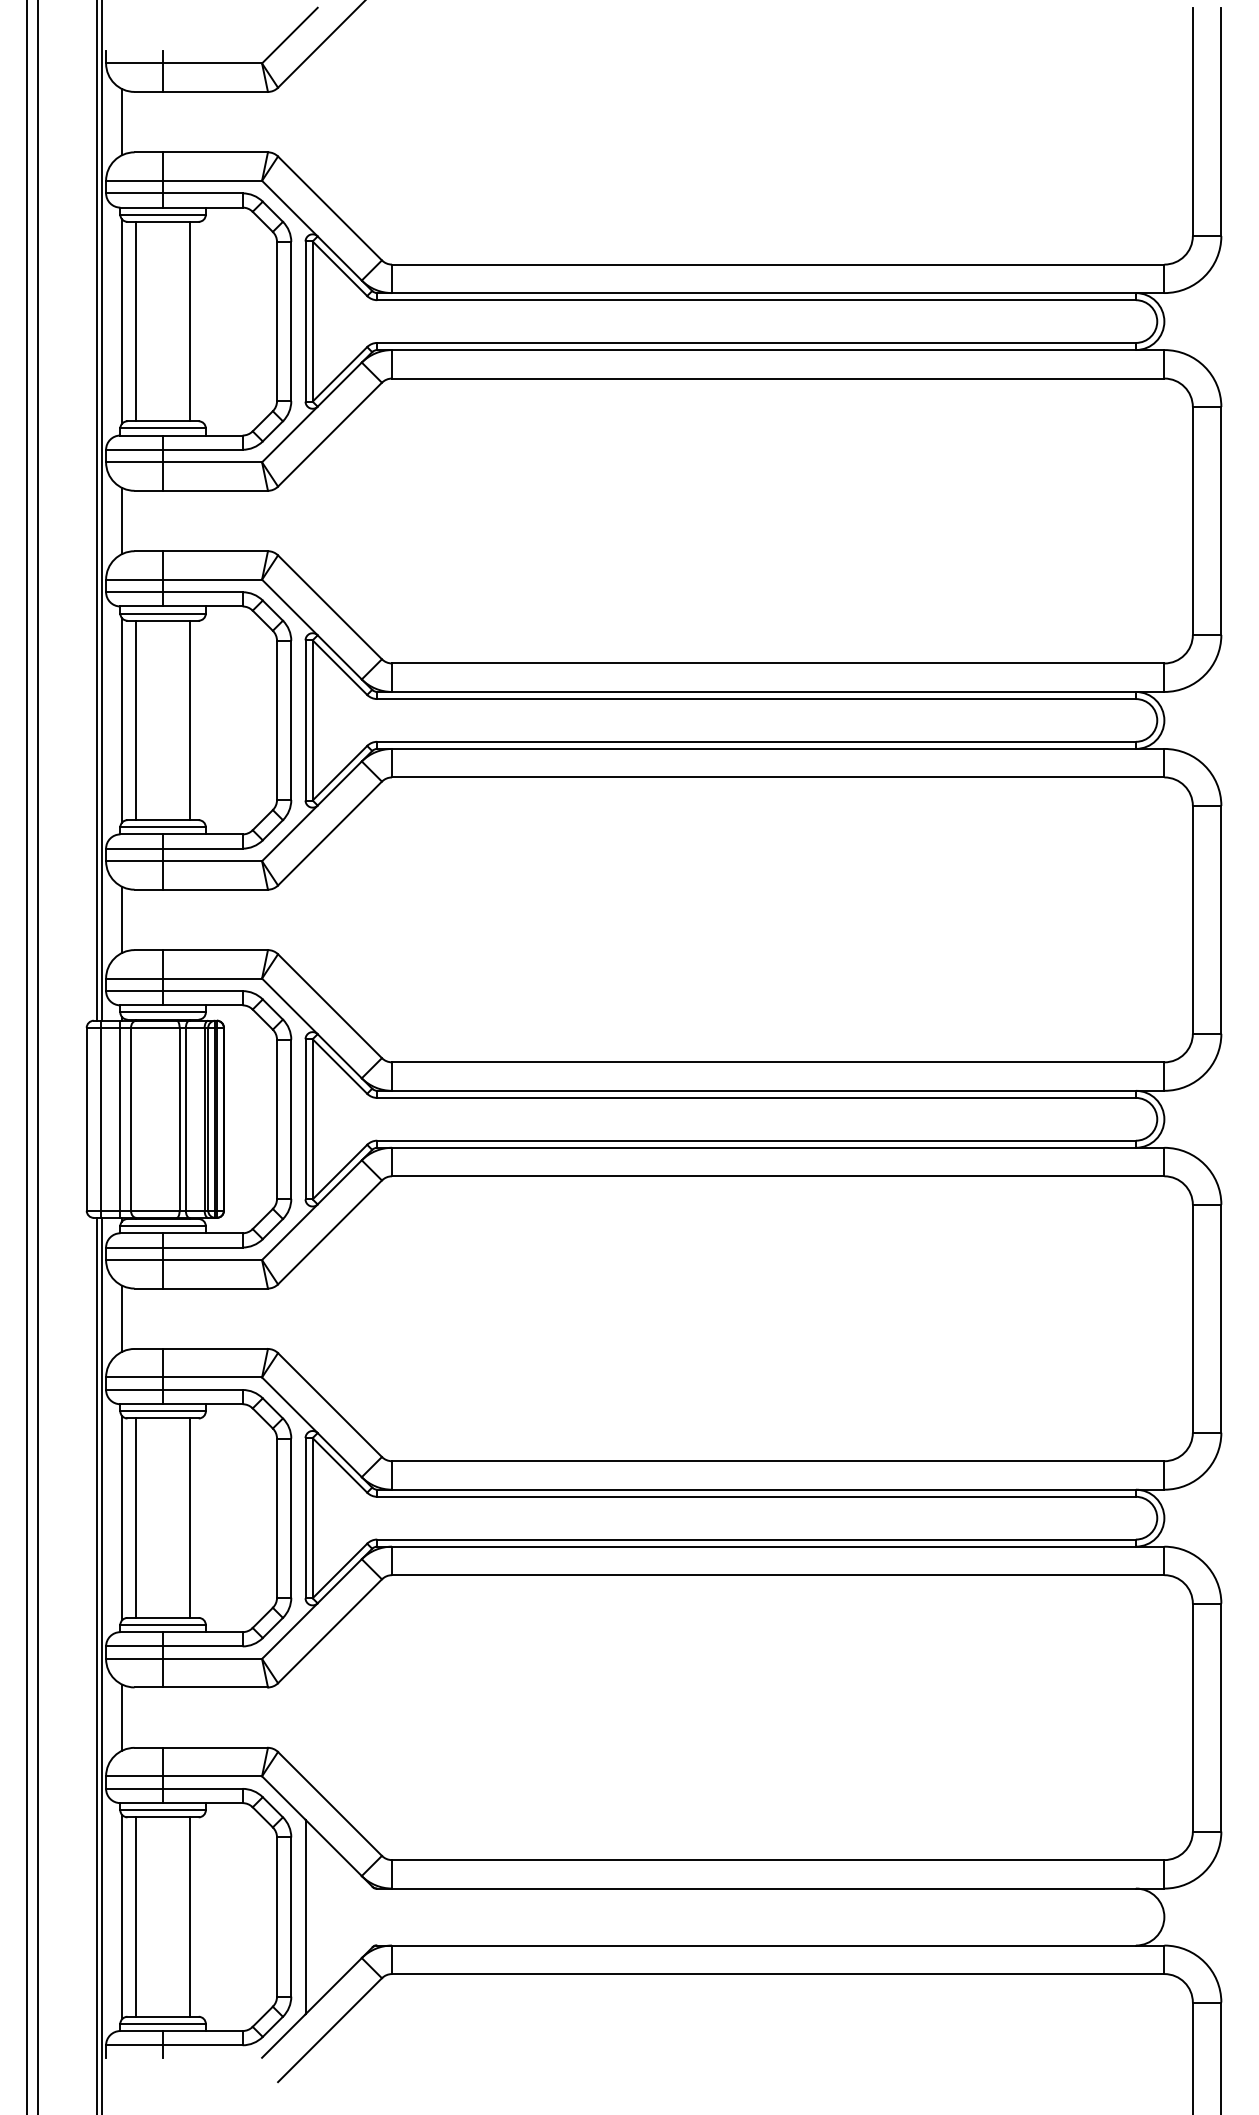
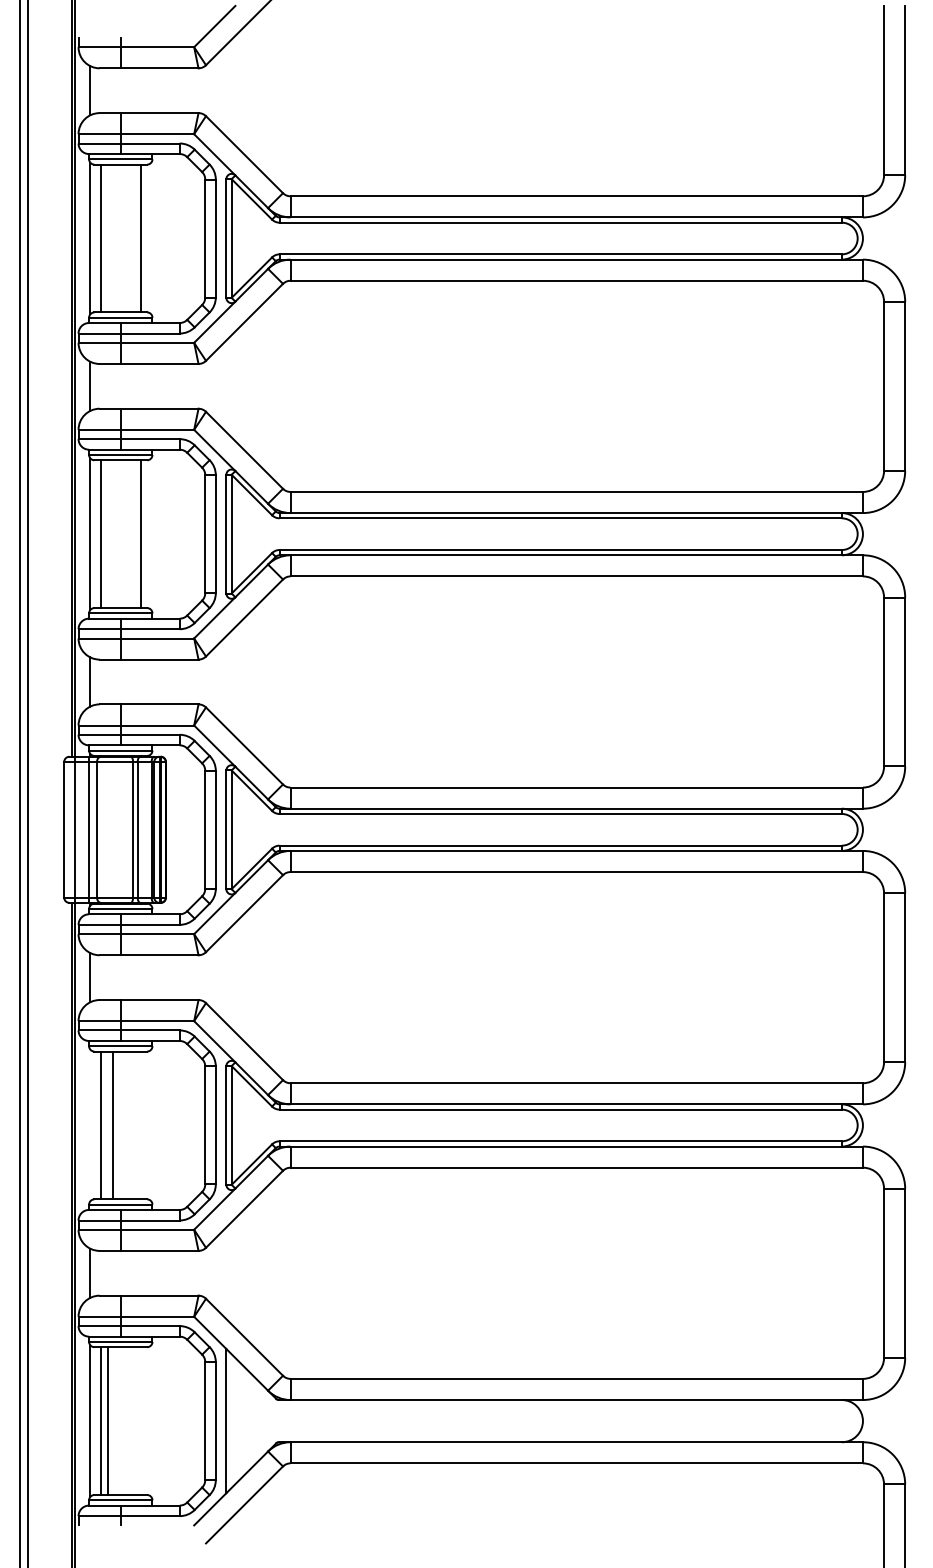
line: (122, 1517) -> (90, 1124), removed
line: (190, 1517) -> (112, 1124), moved
line: (190, 1916) -> (107, 1420), moved

